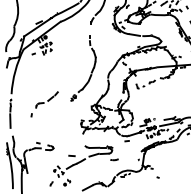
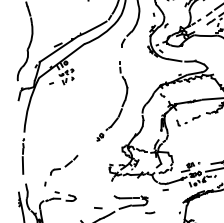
part: (44, 104) -> (61, 170), moved

